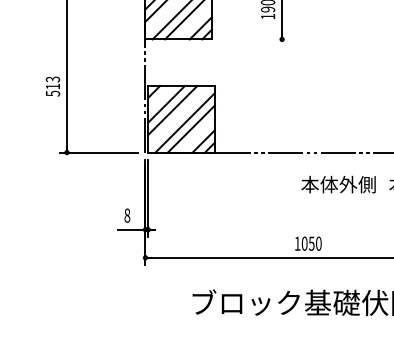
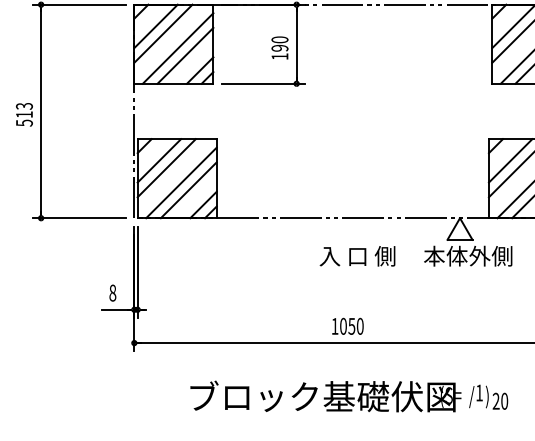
line: (253, 39) -> (262, 83), added
text: (52, 86) -> (24, 114), moved
text: (338, 184) -> (363, 255), 本体外側 -> 入 口 側
text: (308, 242) -> (347, 325), moved

